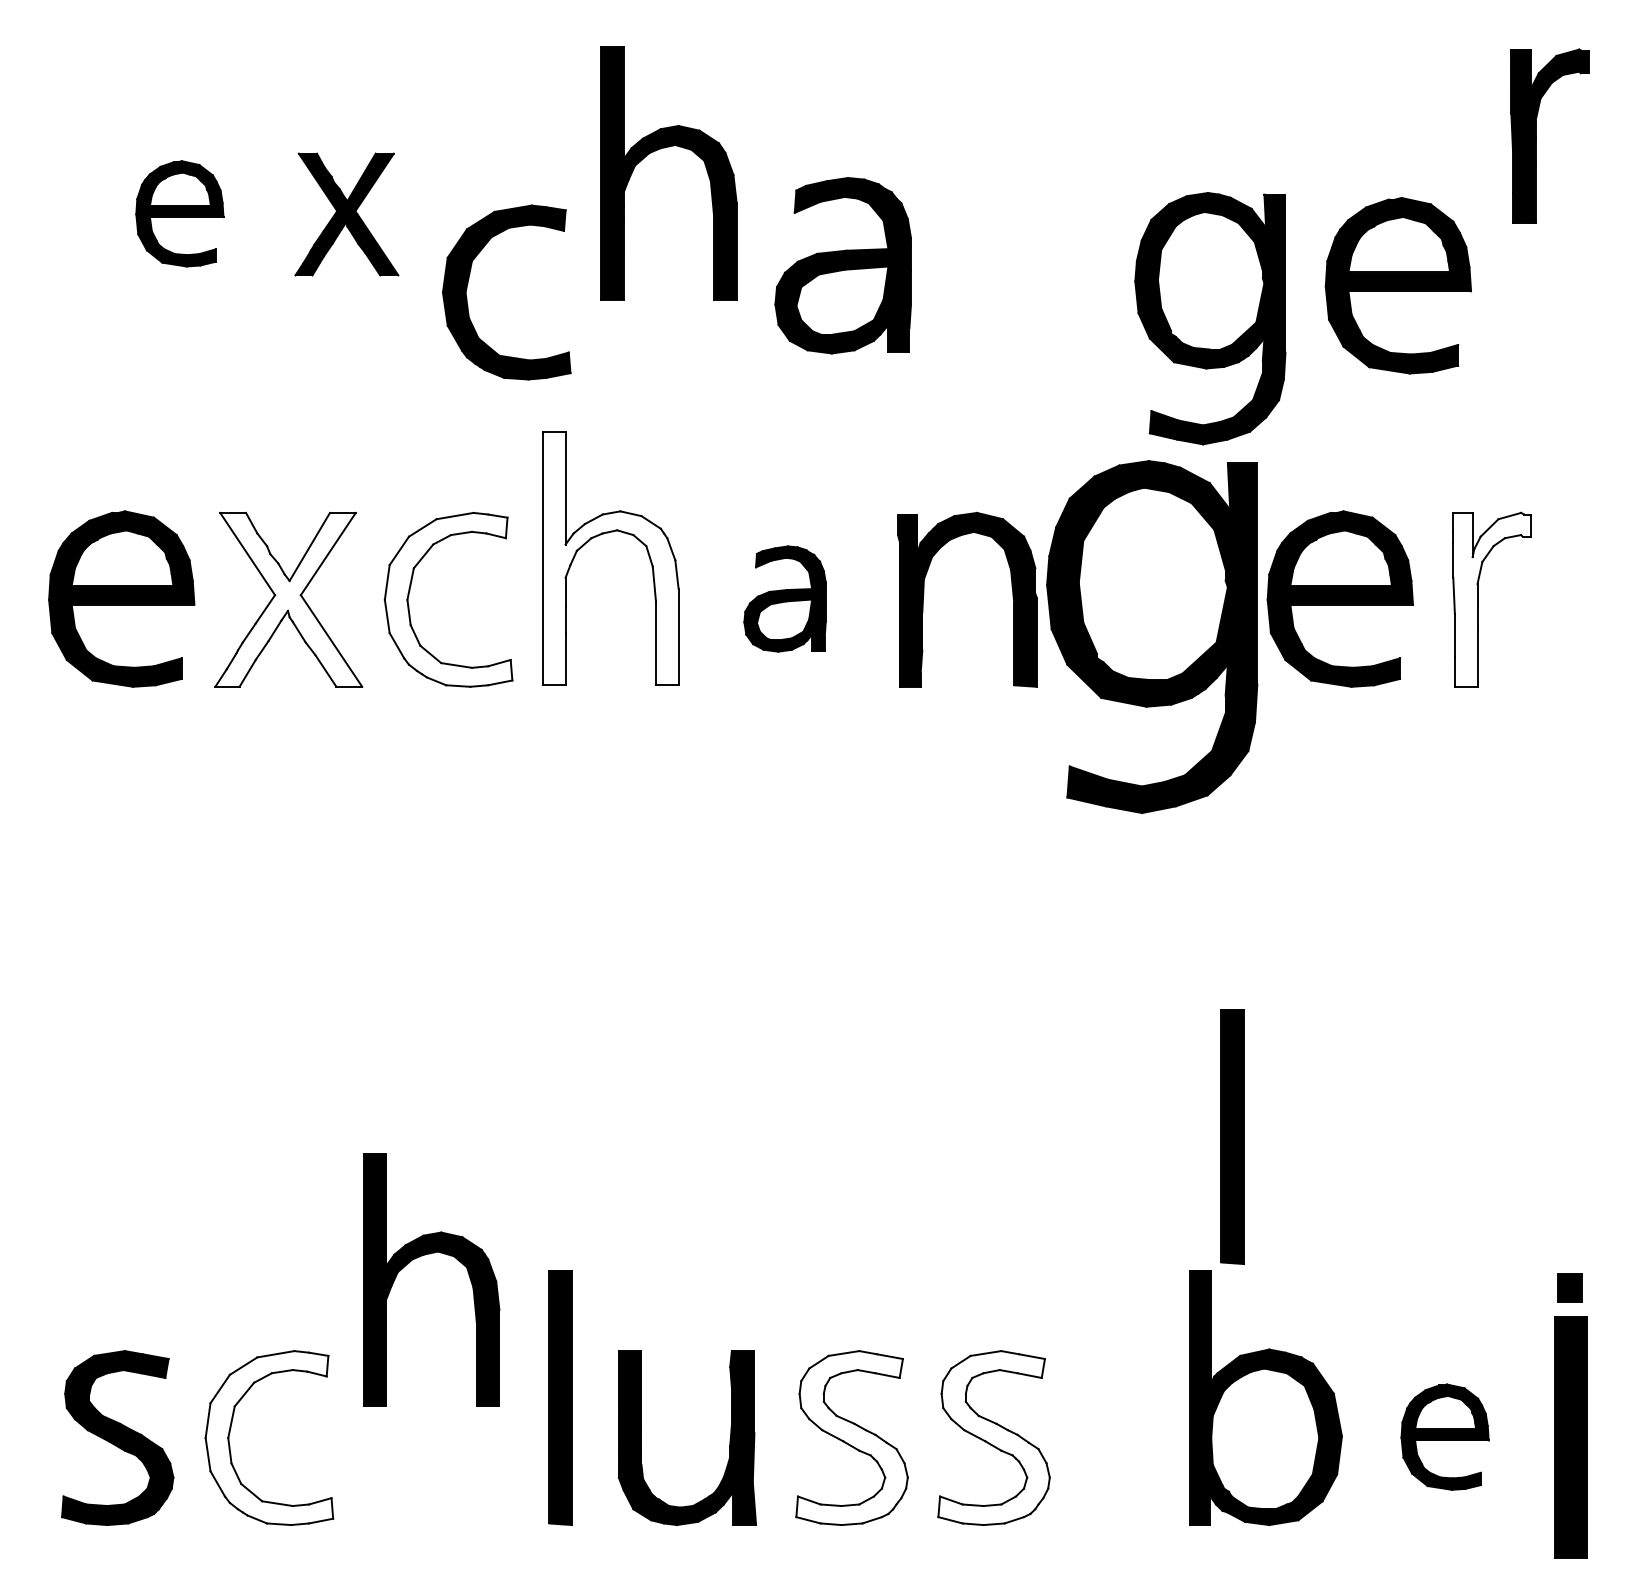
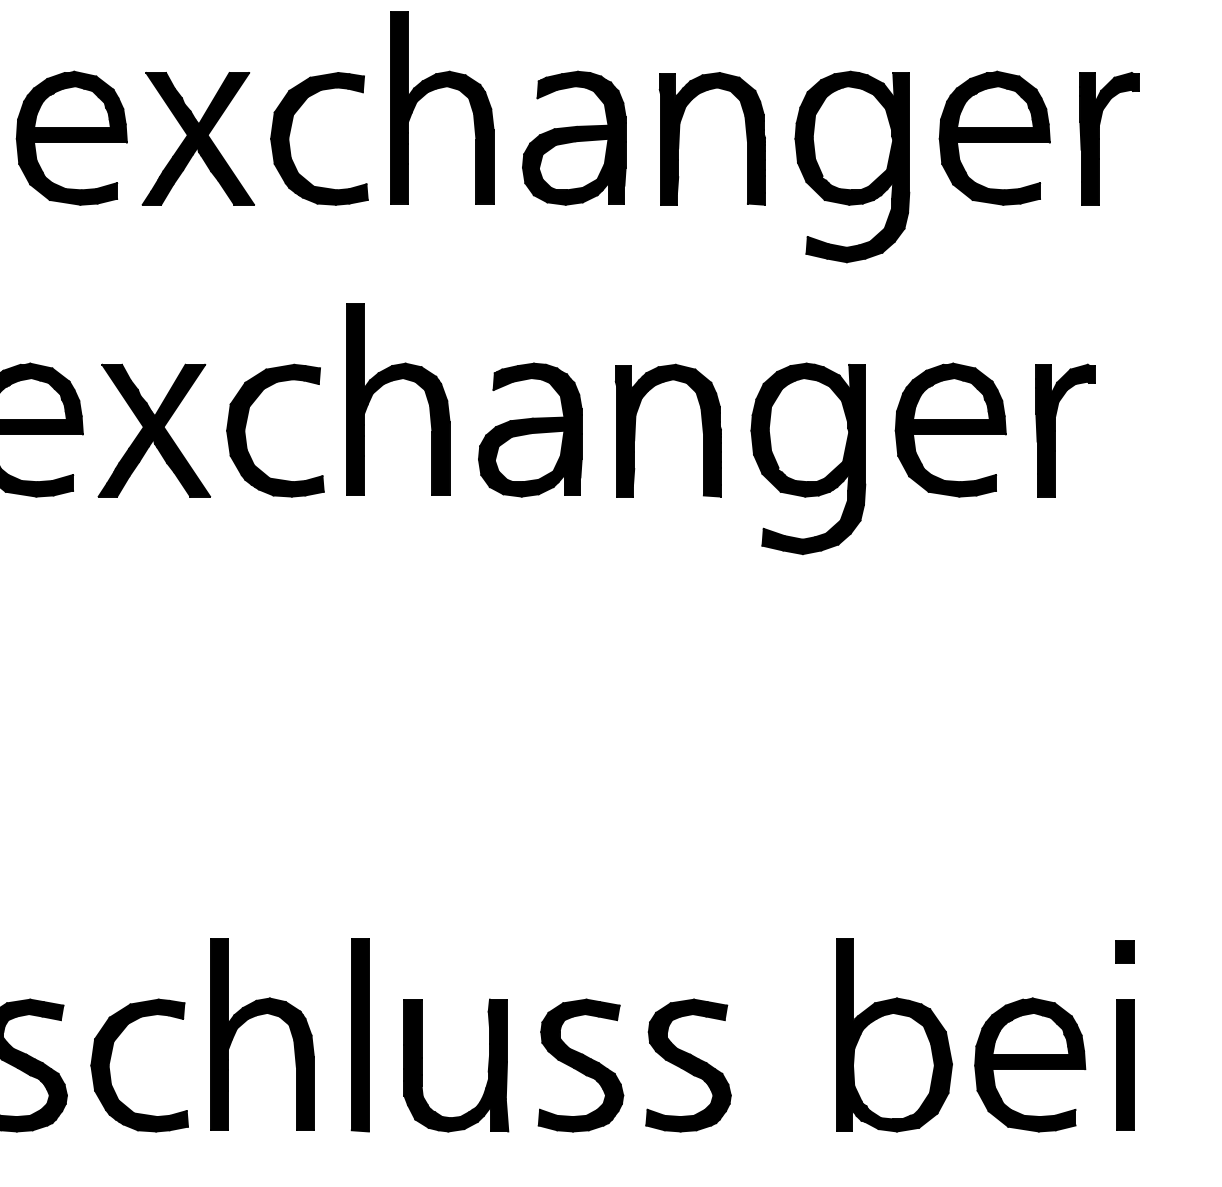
part: (1536, 135) -> (1099, 138), moved
part: (982, 211) -> (679, 136), added
part: (179, 213) -> (71, 138), size x1.67
part: (346, 214) -> (198, 138), size x1.43
part: (842, 265) -> (573, 138), moved
part: (468, 284) -> (290, 132), moved
part: (1397, 285) -> (994, 138), moved
part: (1210, 318) -> (852, 166), moved
fill: (610, 558) -> (398, 399), added
part: (784, 598) -> (529, 429), size x1.67
fill: (288, 599) -> (154, 430), added
fill: (448, 599) -> (275, 430), added
fill: (1491, 599) -> (1065, 430), added
part: (1152, 636) -> (808, 458), size x0.71
part: (1232, 1136) -> (869, 837), removed
part: (422, 1256) -> (255, 1016), moved
part: (1444, 1436) -> (1029, 1064), size x1.67
part: (1570, 1436) -> (1125, 1064), size x0.71
fill: (269, 1438) -> (139, 1065), added
fill: (851, 1438) -> (580, 1065), added
fill: (993, 1438) -> (688, 1065), added

